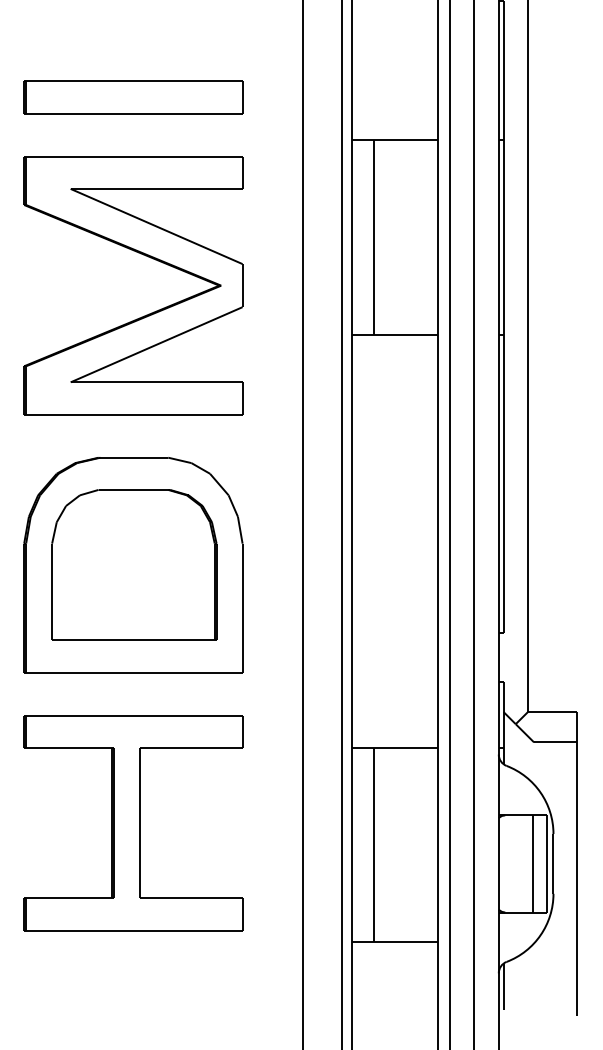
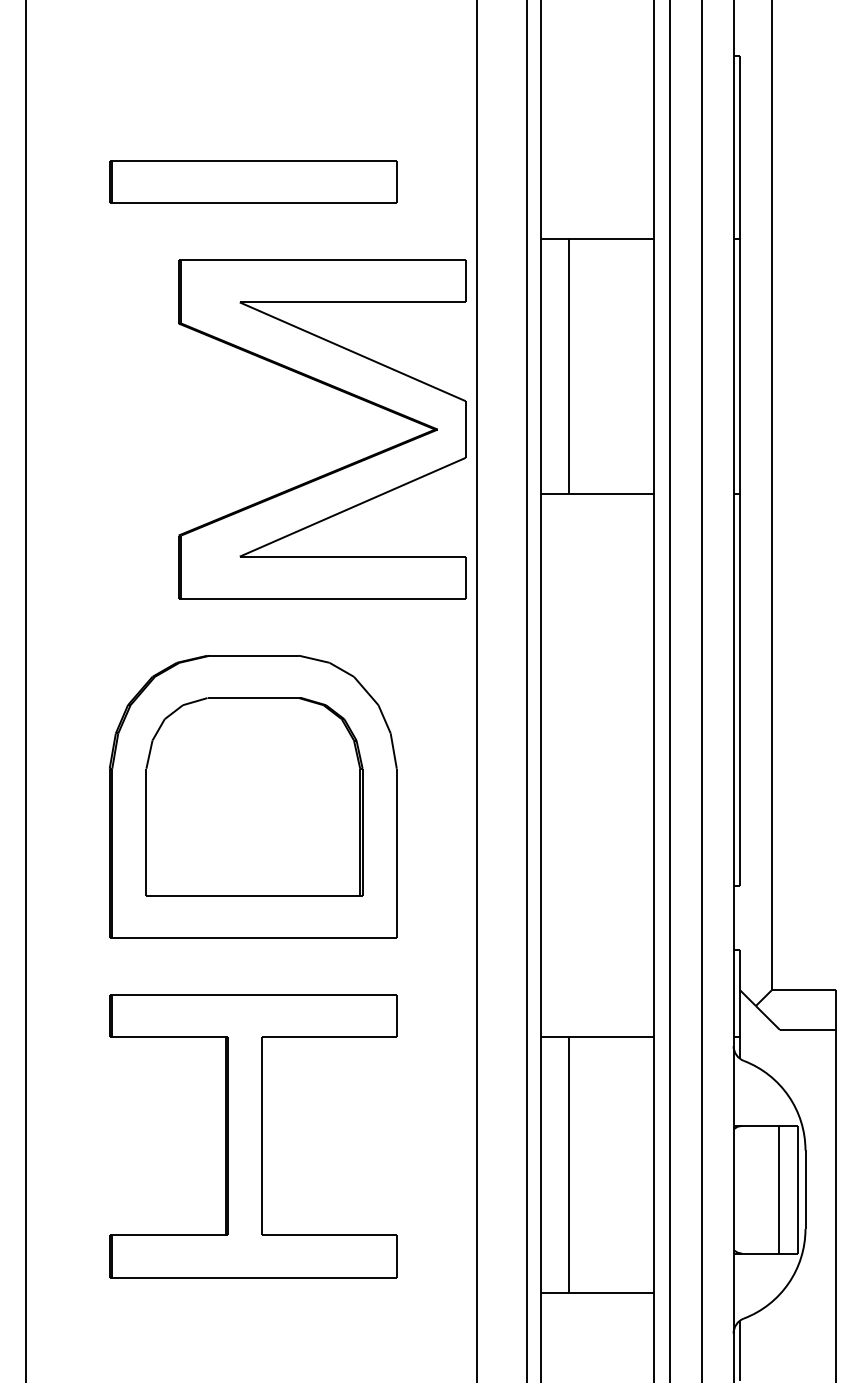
part: (144, 255) -> (337, 390), moved

